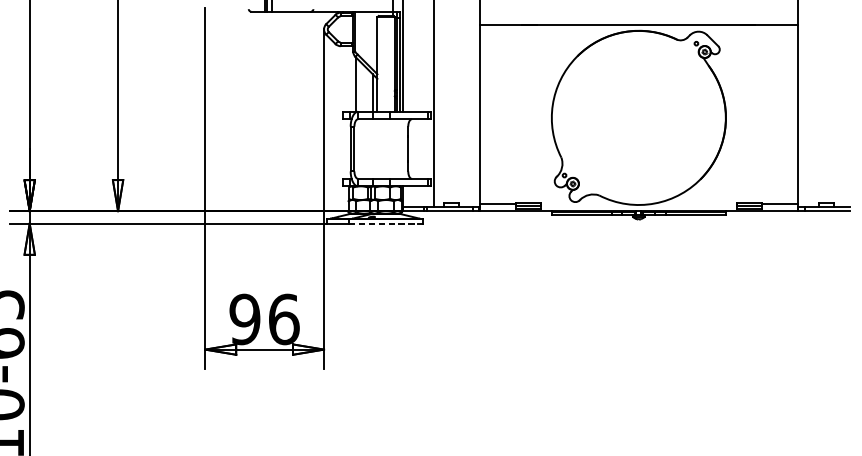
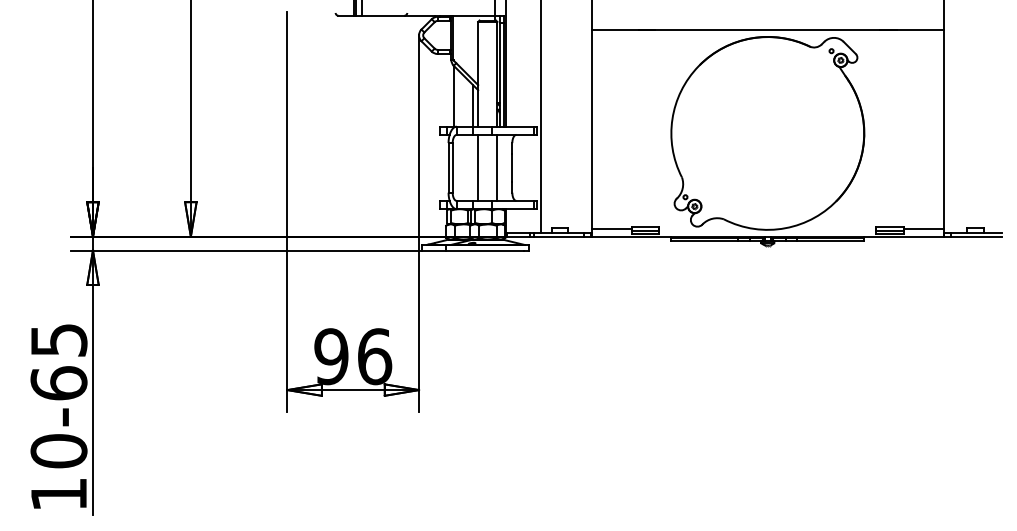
line: (377, 148) -> (478, 167), added
line: (394, 148) -> (497, 167), added
line: (384, 223) -> (485, 250), dashed -> solid

